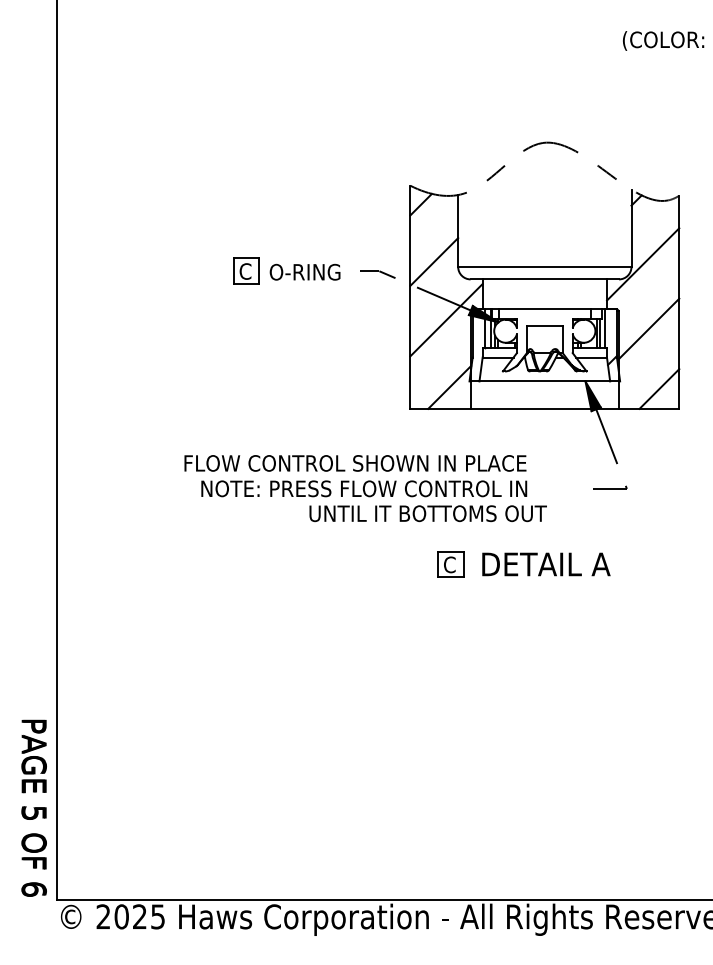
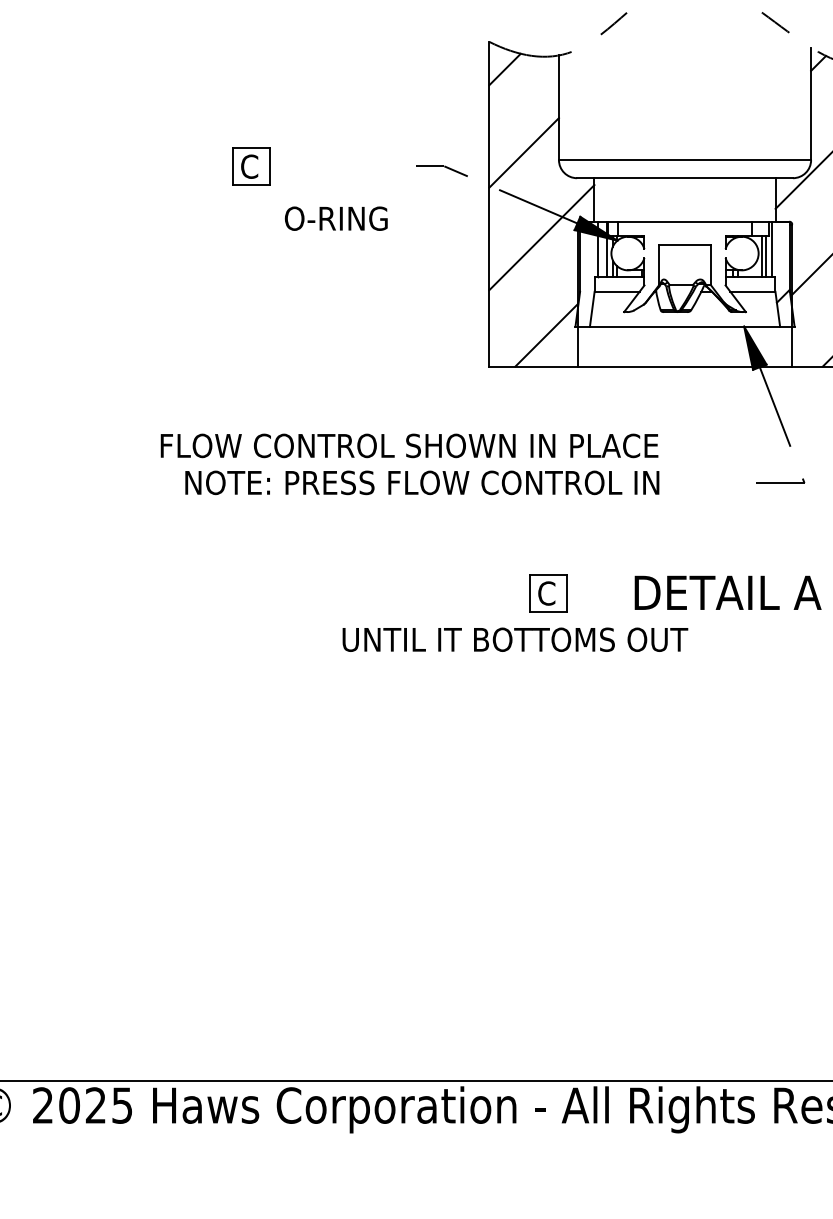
text: (304, 271) -> (335, 217), moved
text: (427, 513) -> (514, 639), moved
text: (546, 564) -> (728, 592), moved

